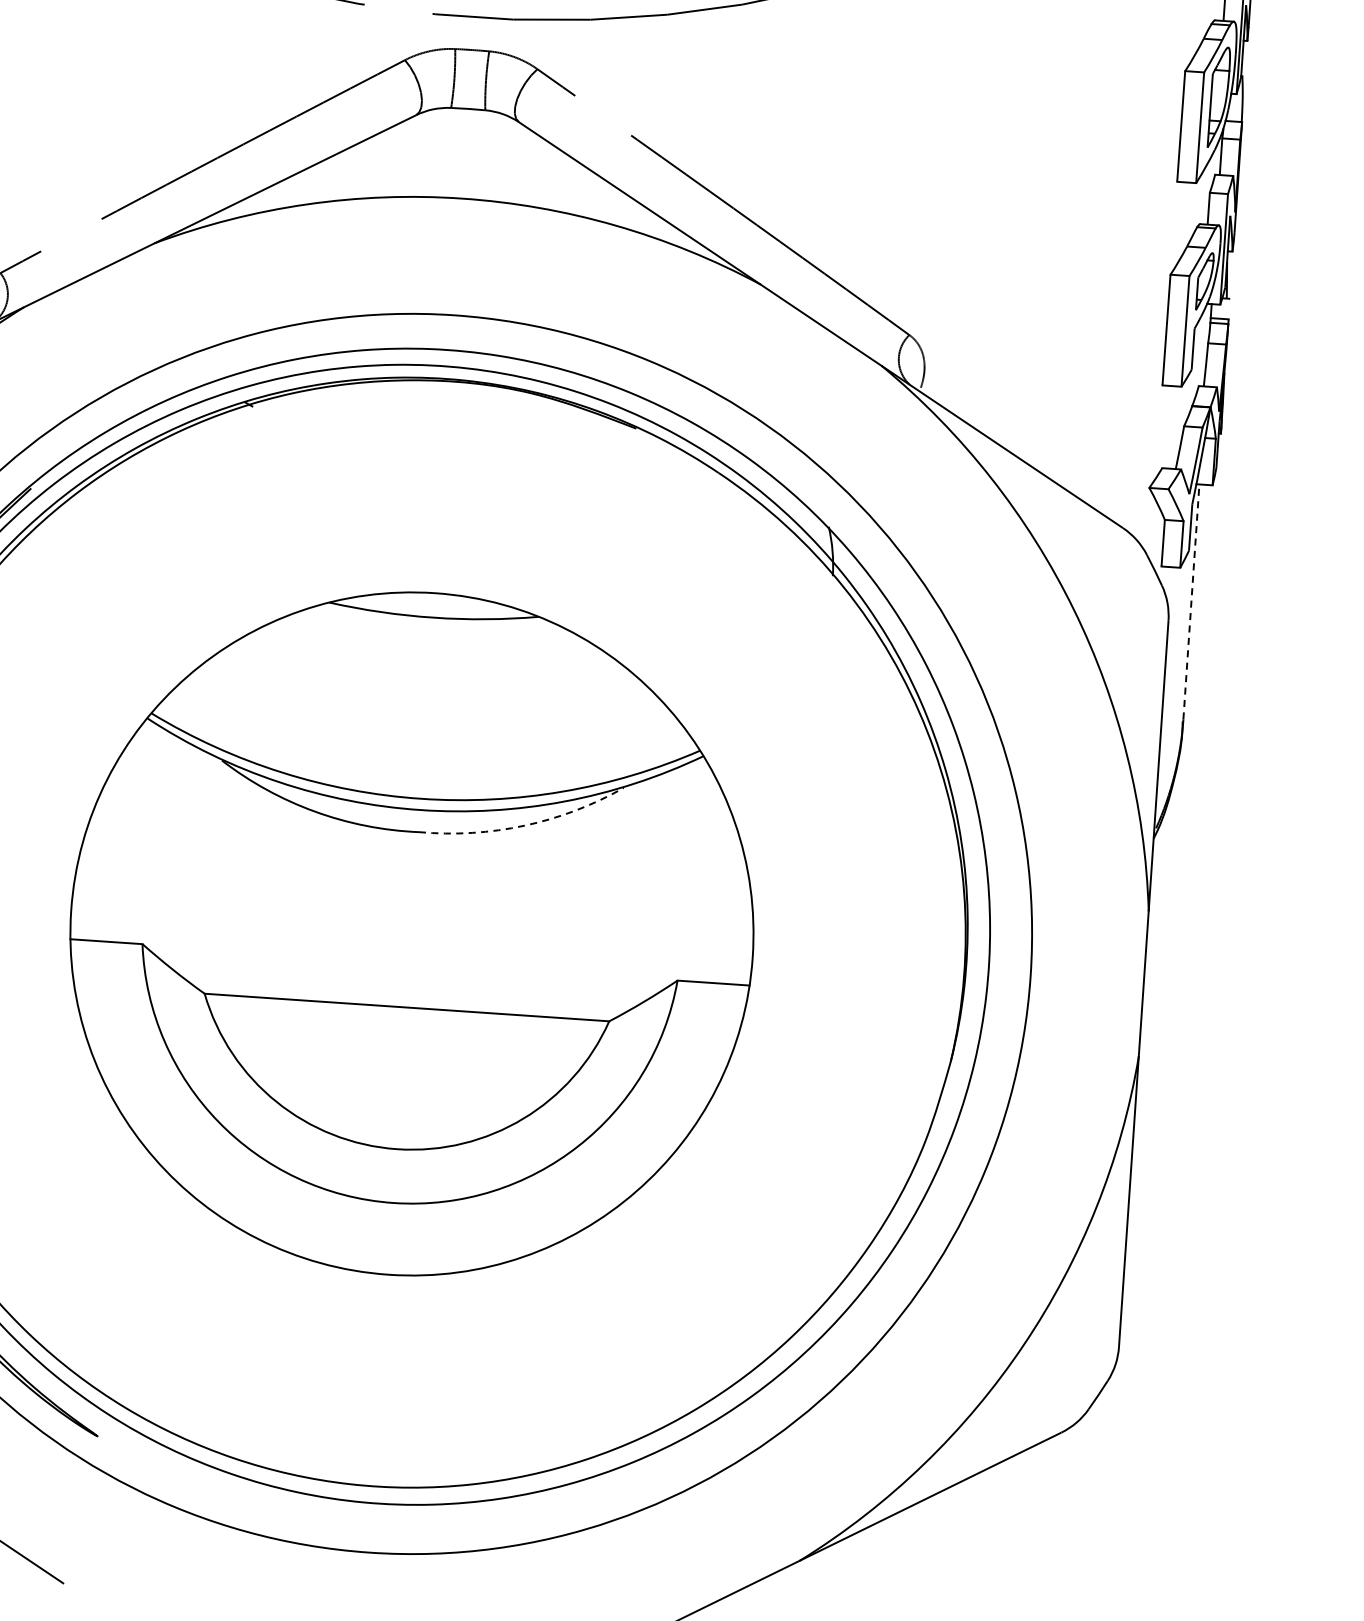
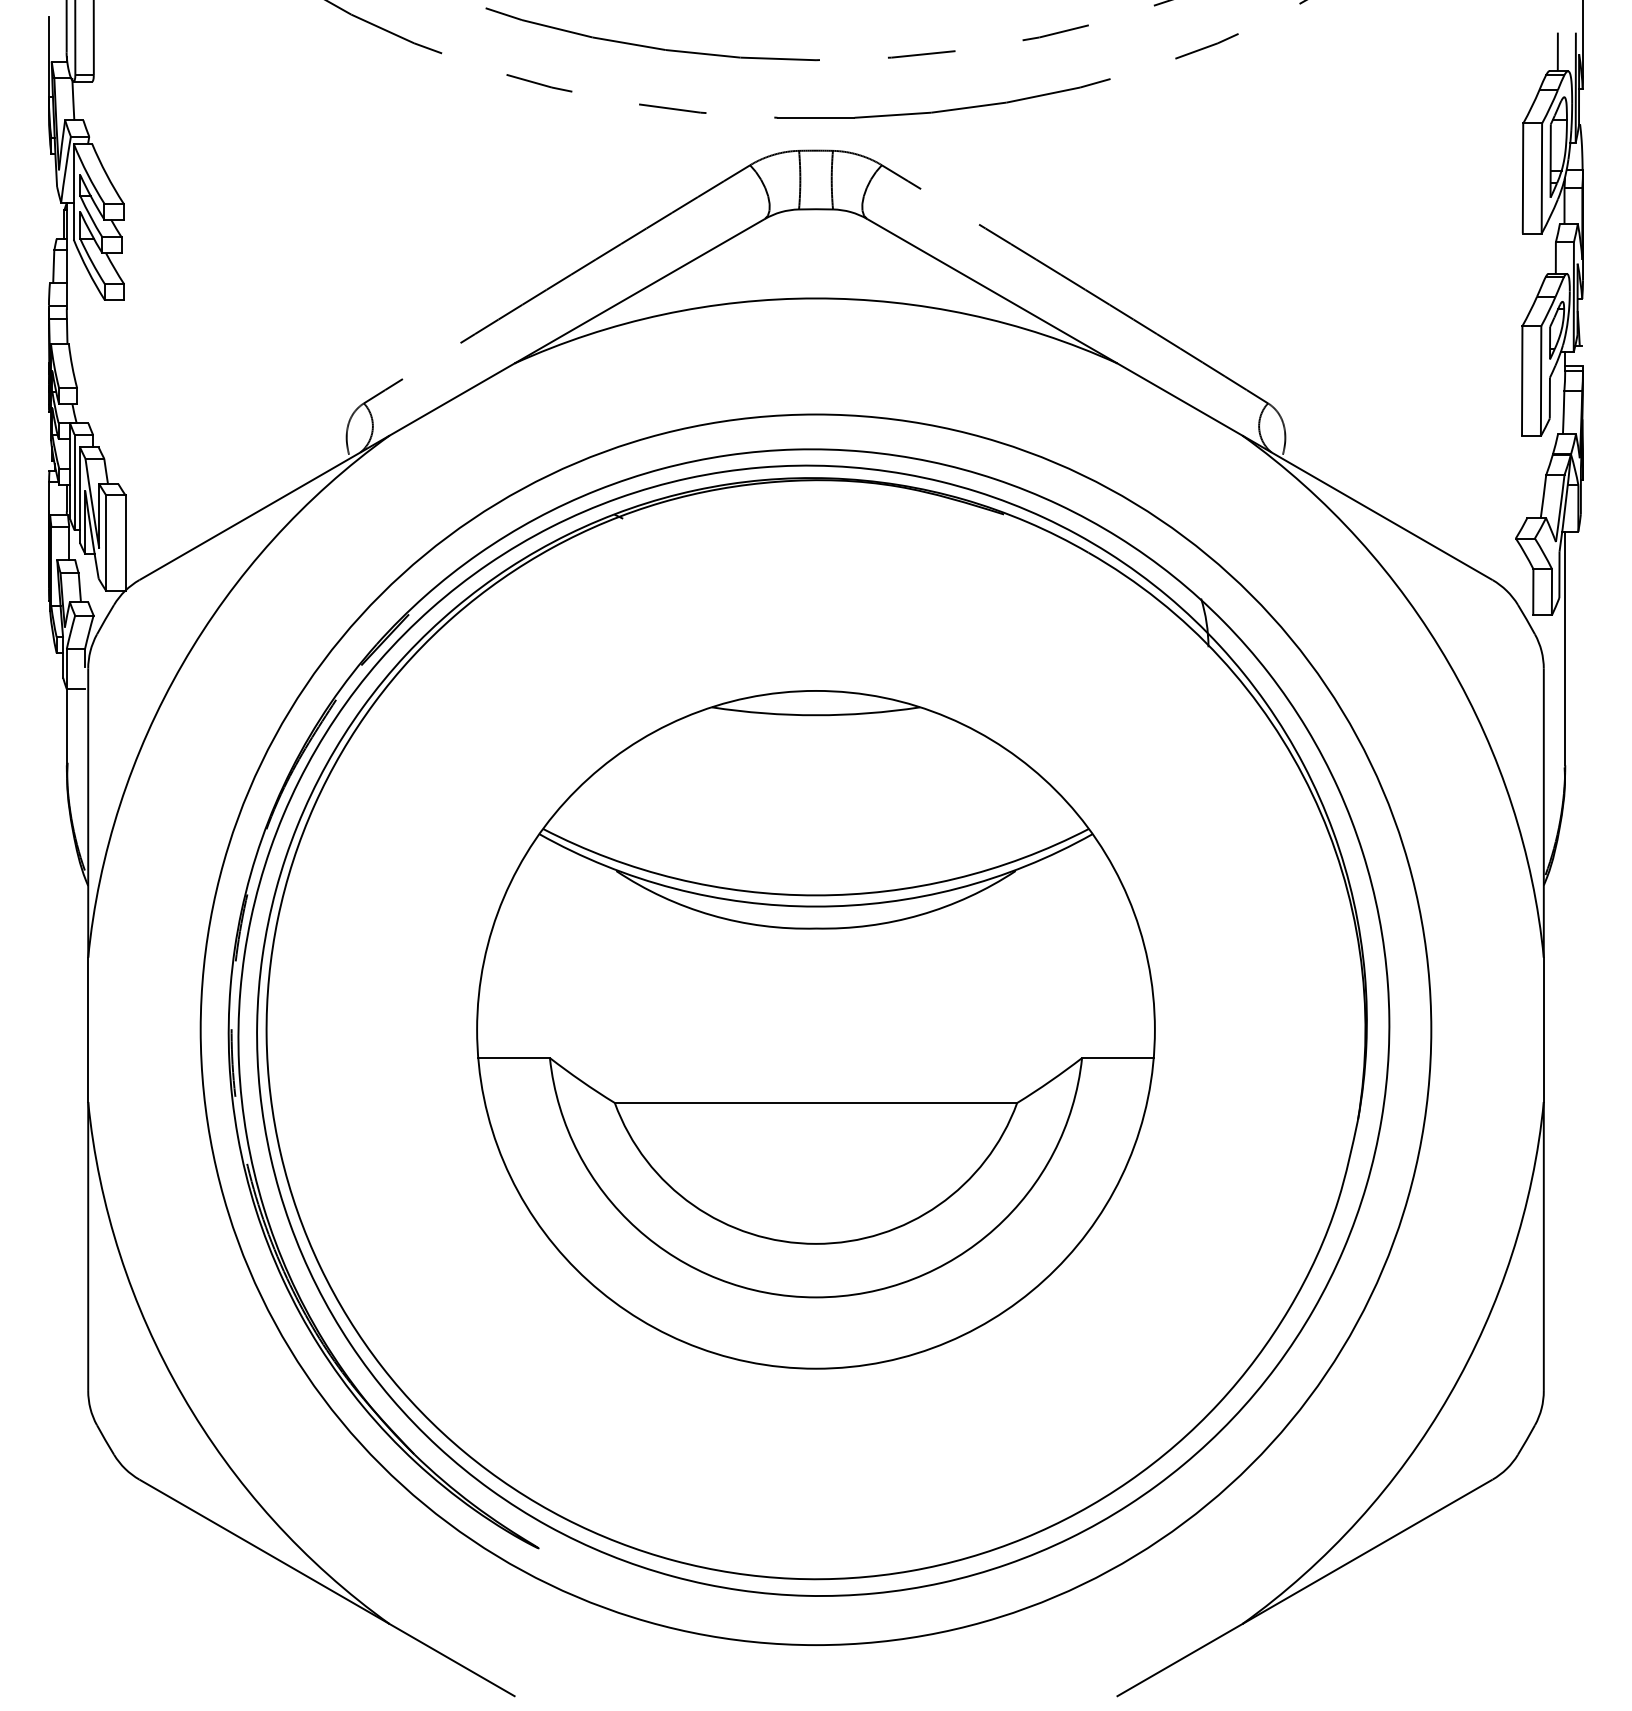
line: (1191, 601) -> (1565, 648), dashed -> solid
arc: (524, 826) -> (920, 915), dashed -> solid

